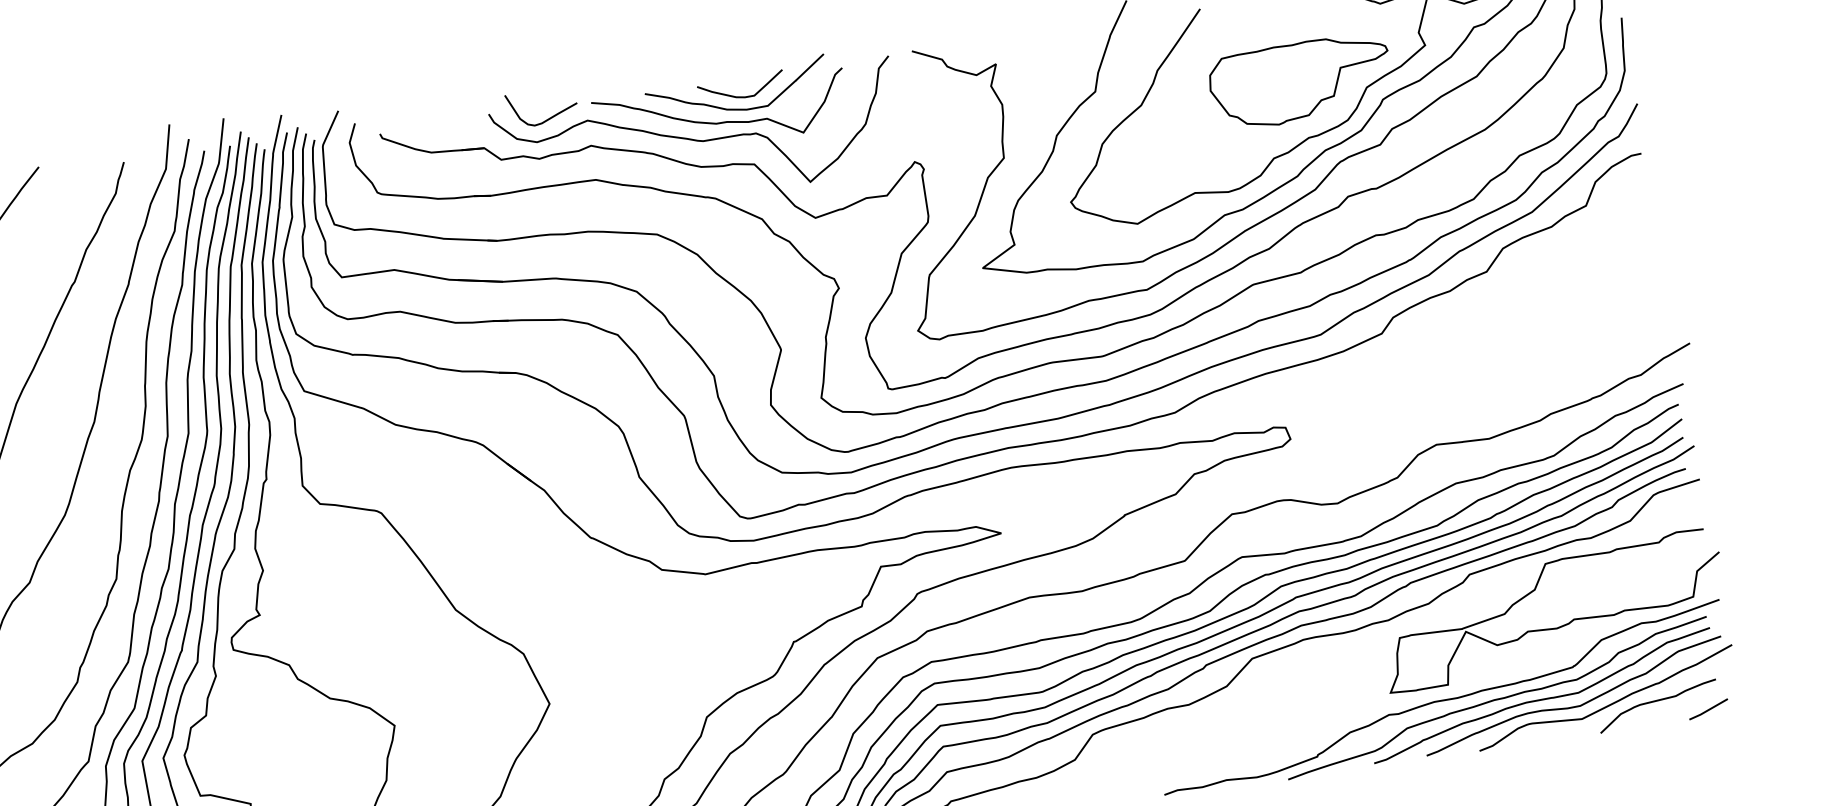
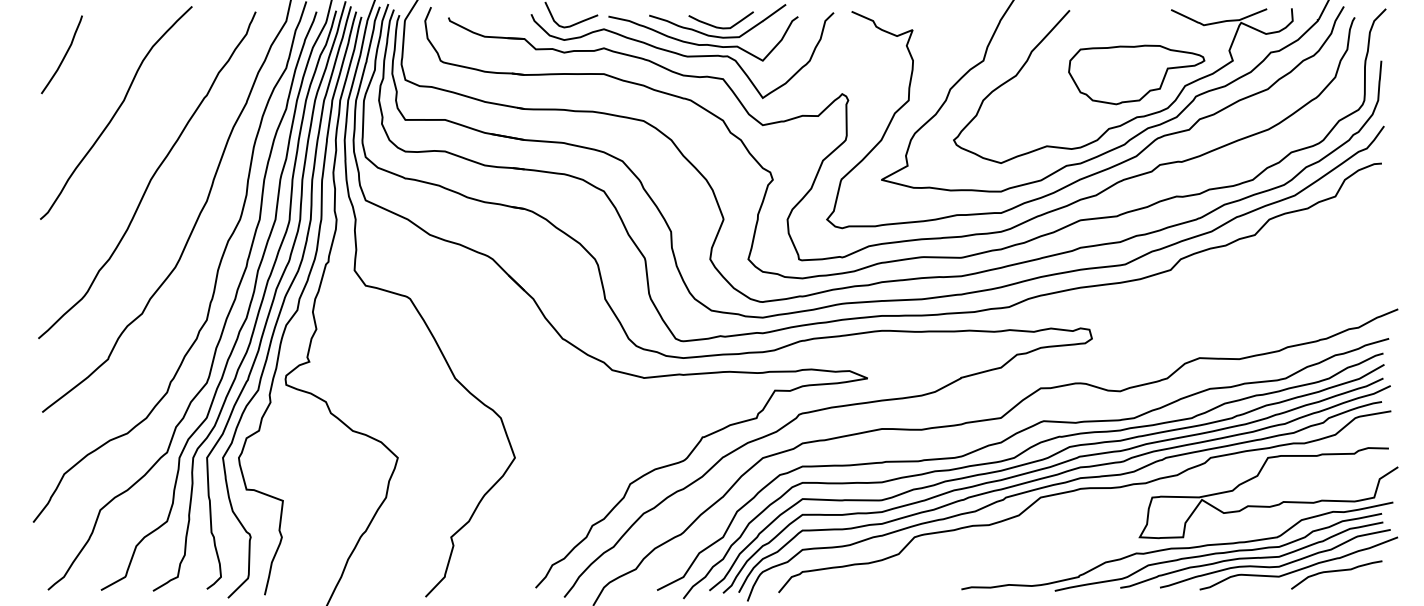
line: (1708, 709) -> (1373, 582), removed

